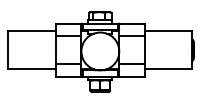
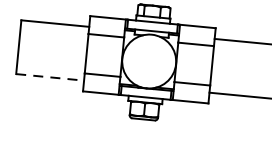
line: (32, 69) -> (50, 77), solid -> dashed

